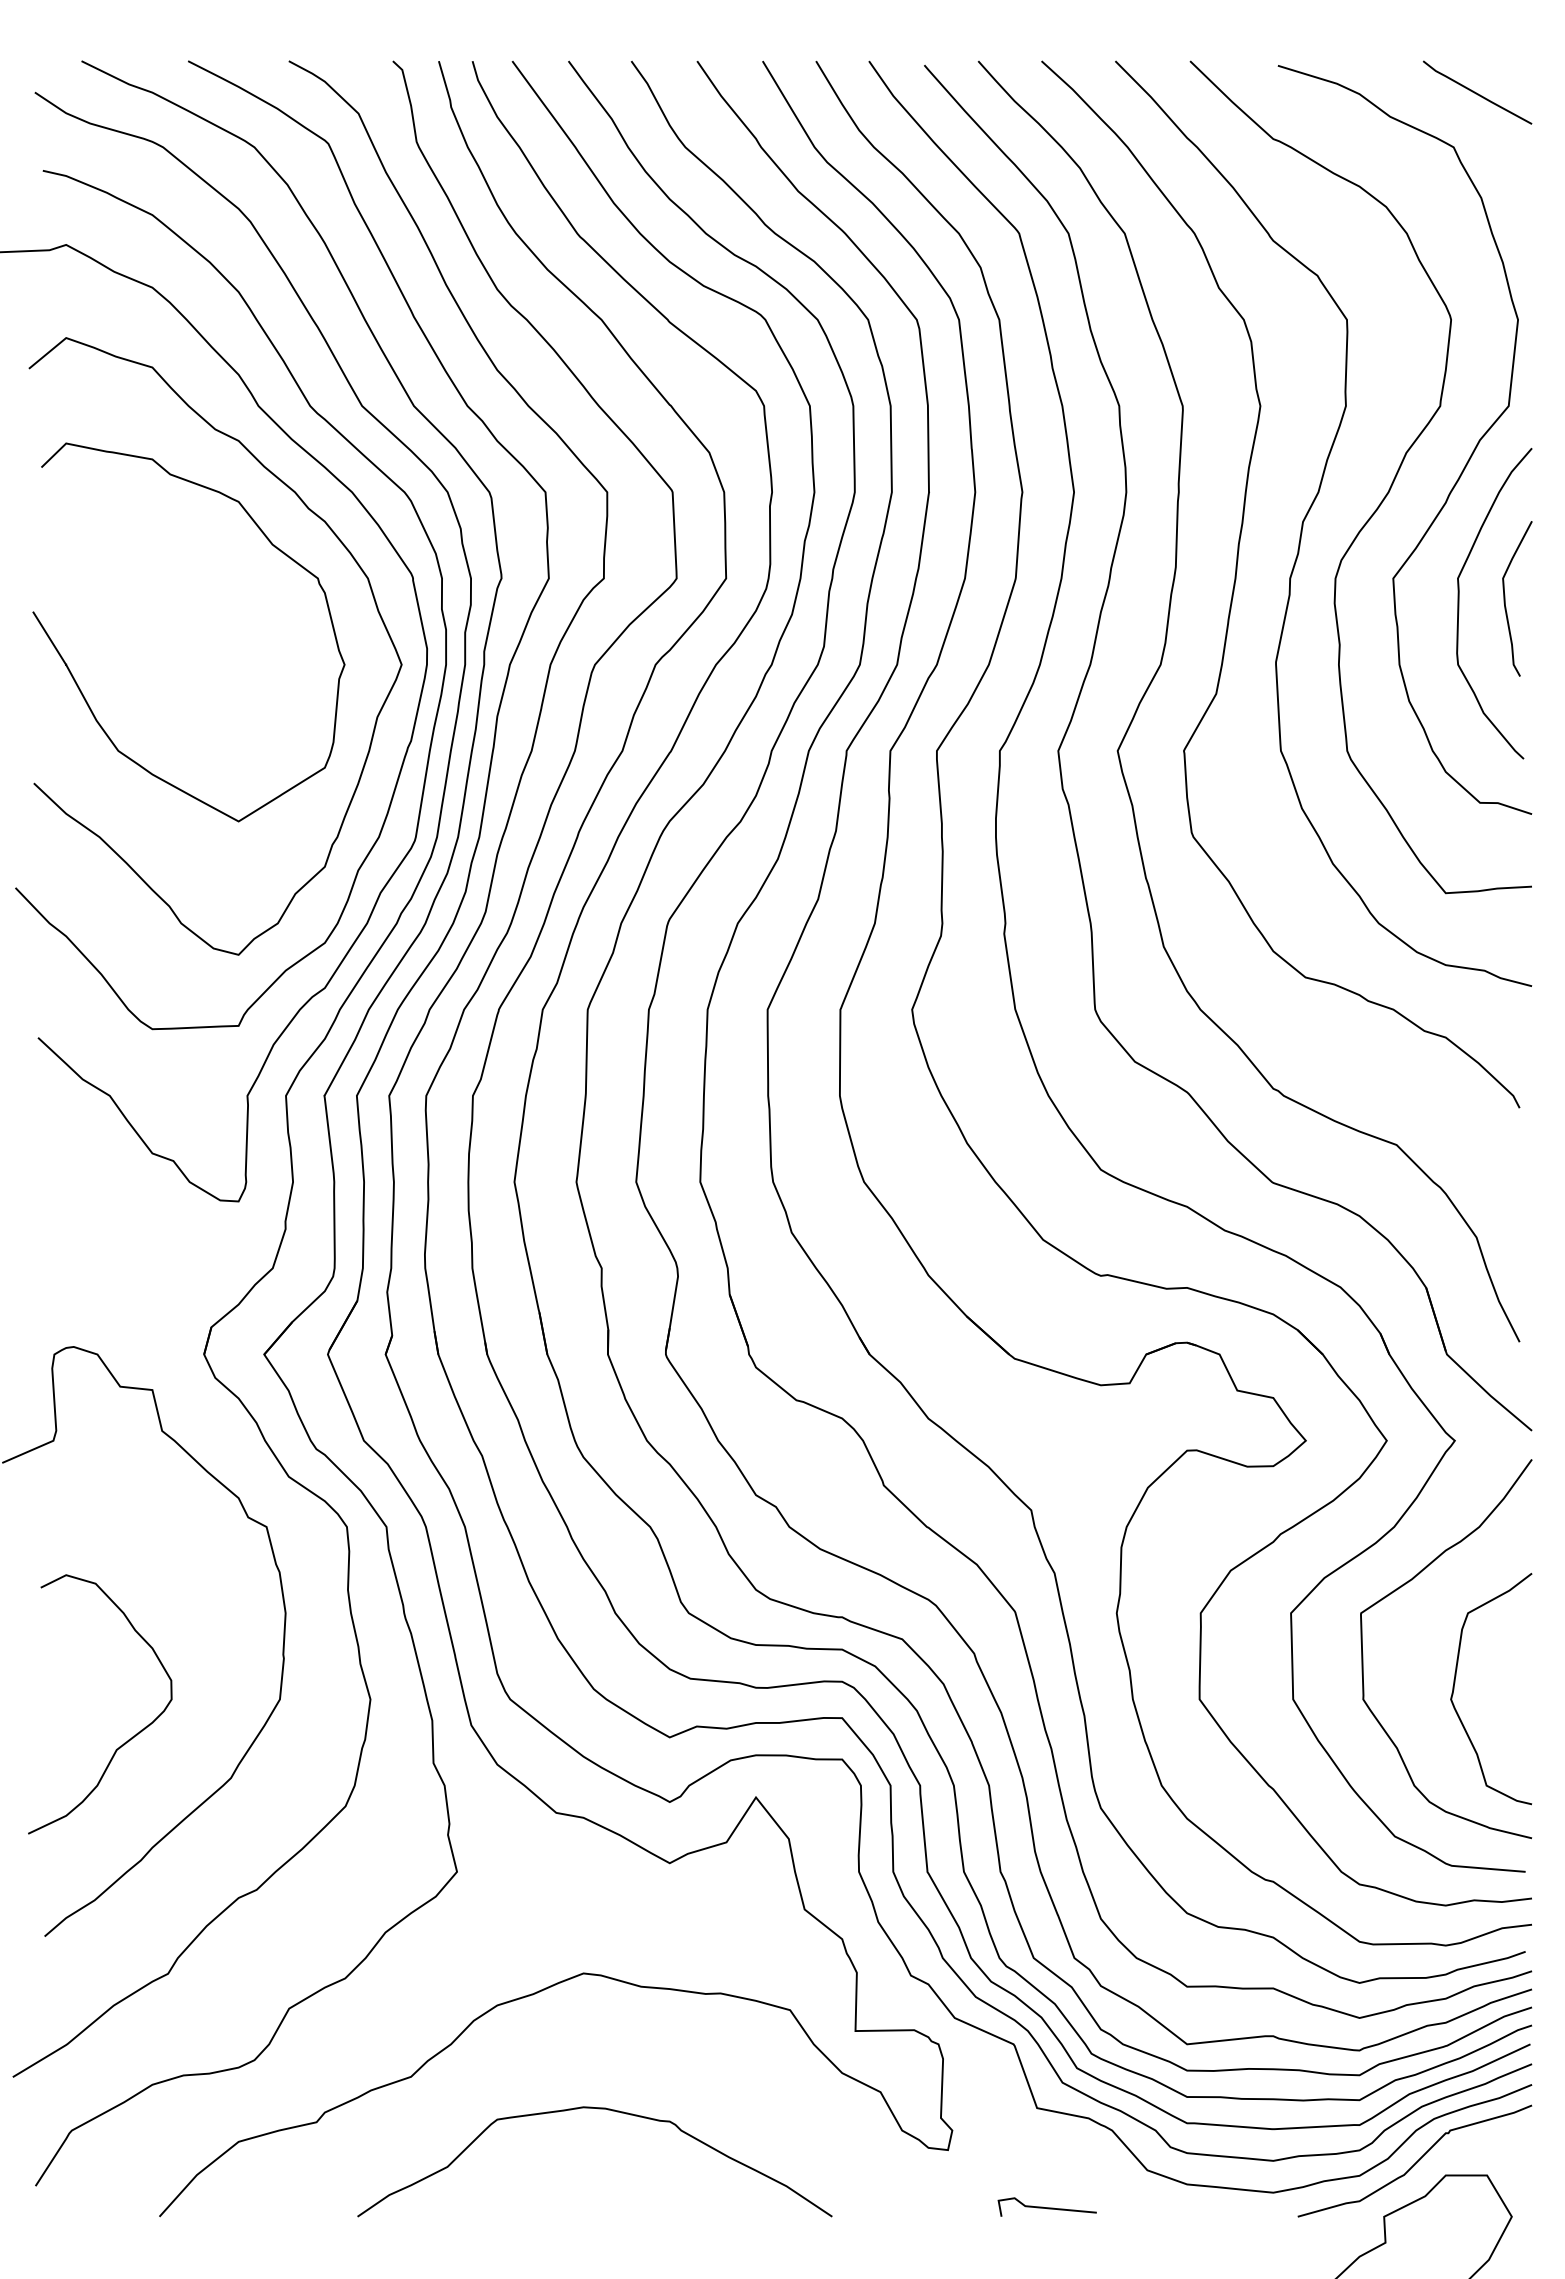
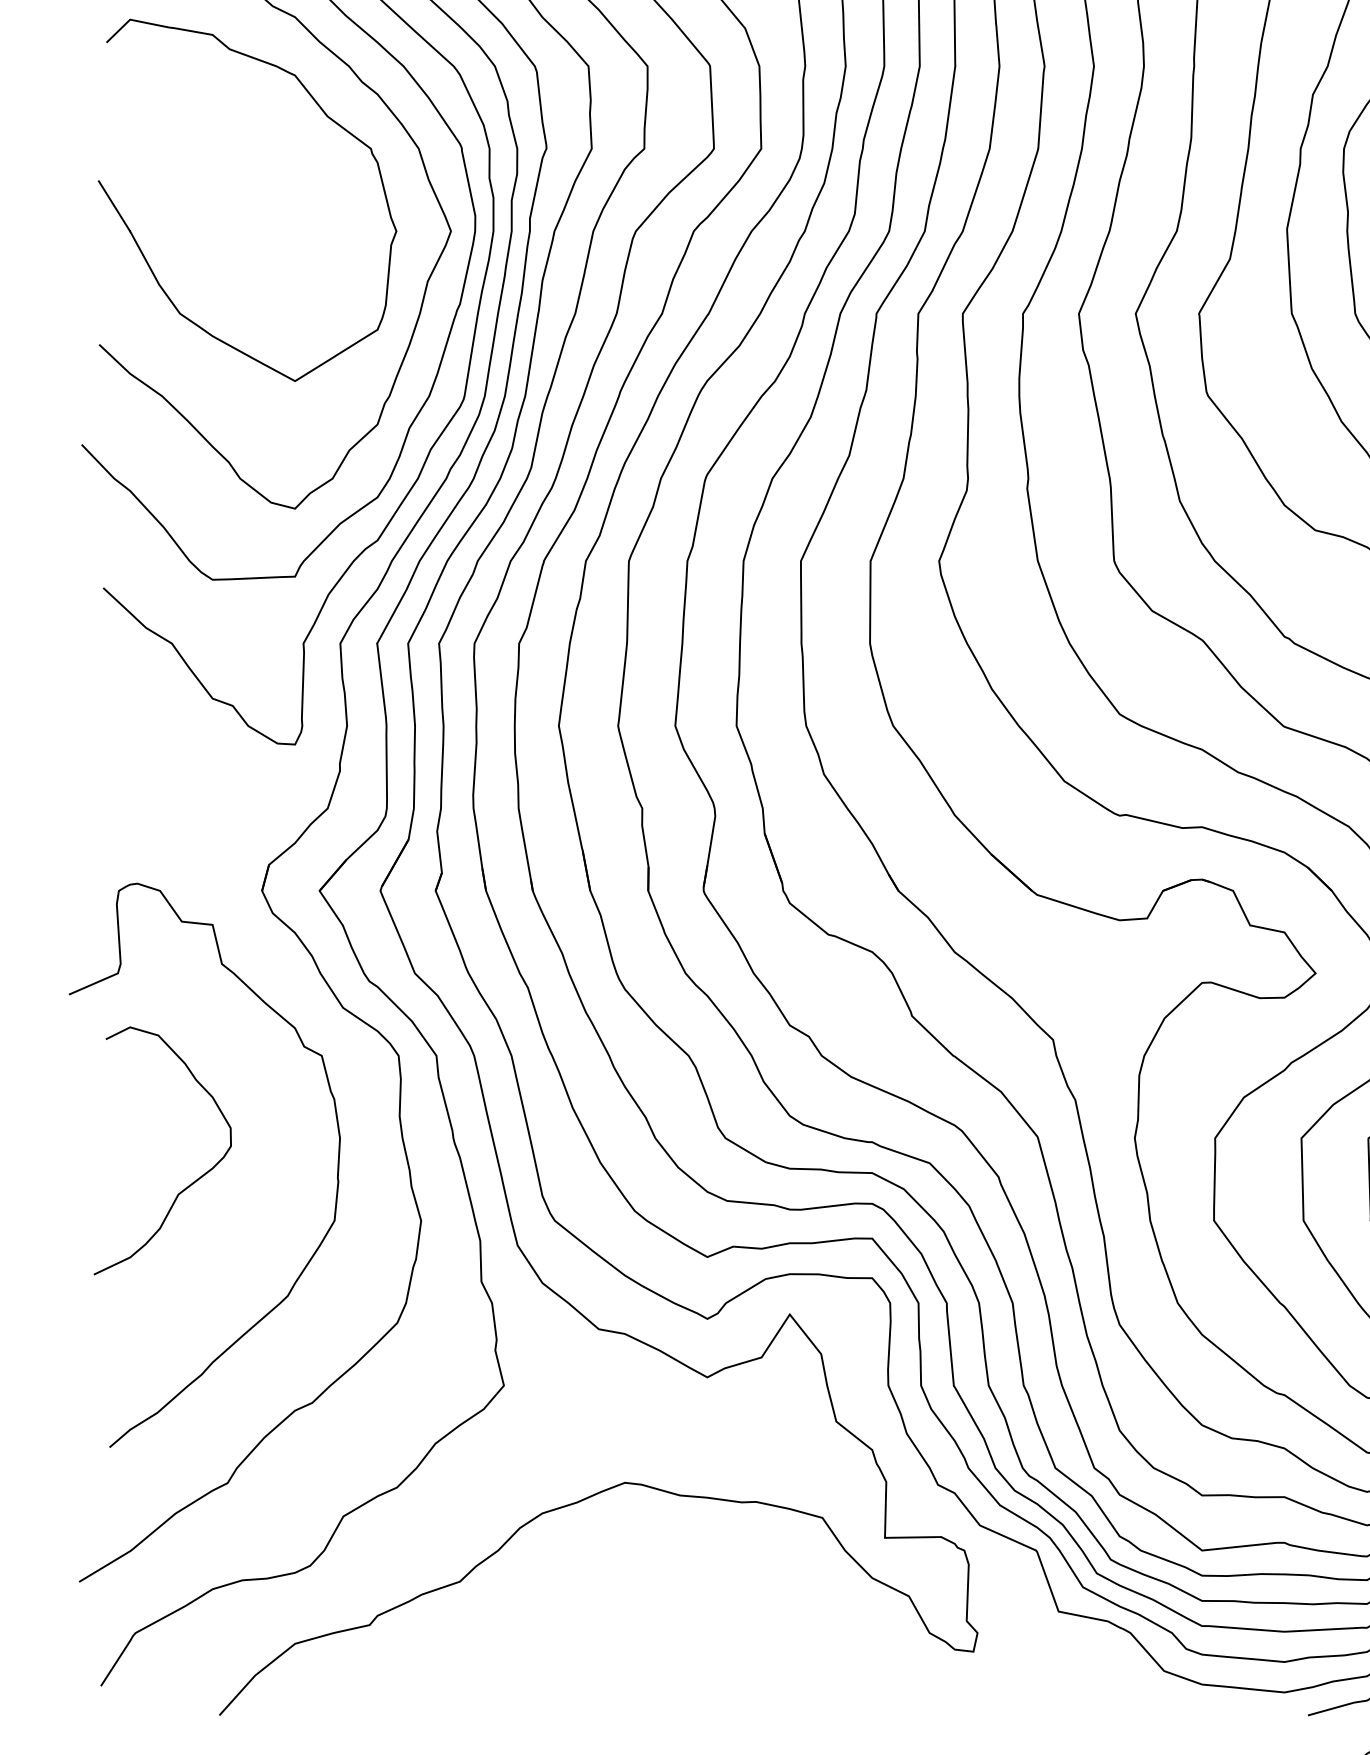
curve: (128, 1739) -> (189, 1184), moved
curve: (598, 2109) -> (639, 1612), removed
line: (1046, 2207) -> (1067, 1706), removed

